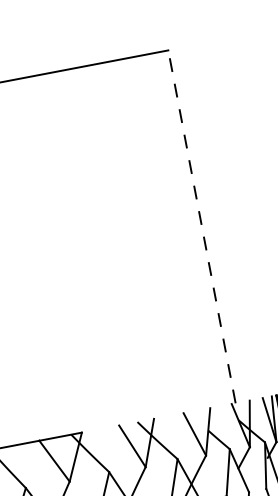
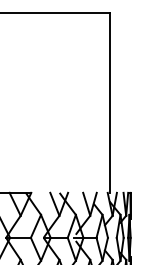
line: (201, 226) -> (109, 102), dashed -> solid

